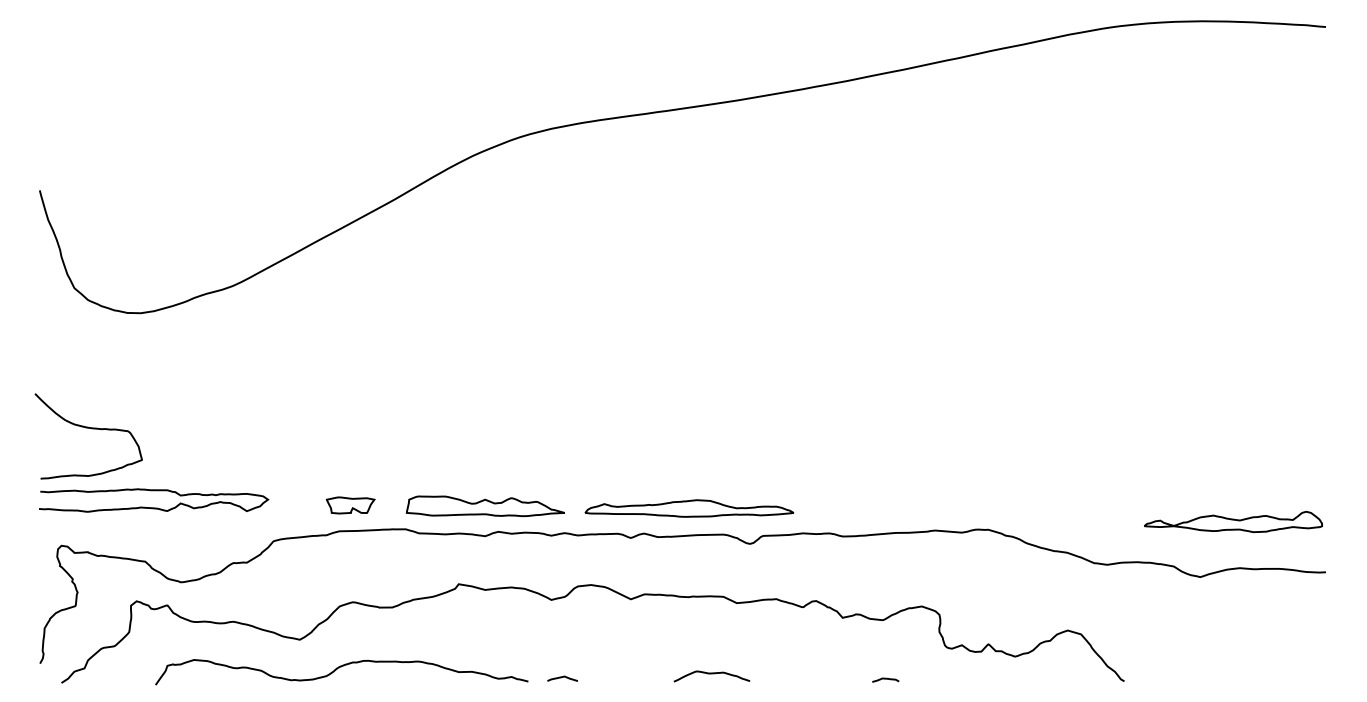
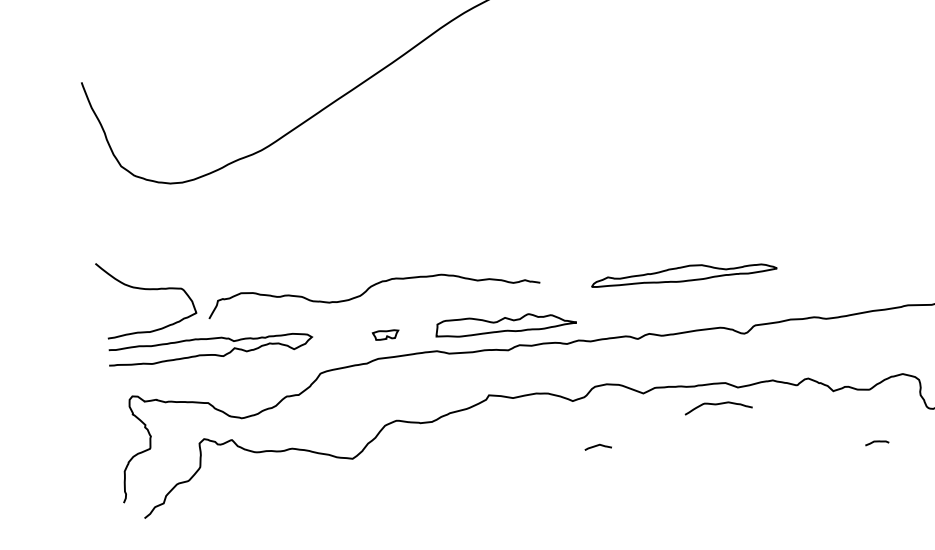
part: (350, 505) -> (385, 334), size x0.6
part: (689, 508) -> (684, 273), moved
curve: (339, 668) -> (371, 287), moved
curve: (711, 674) -> (717, 405), moved
curve: (562, 677) -> (597, 445), moved

